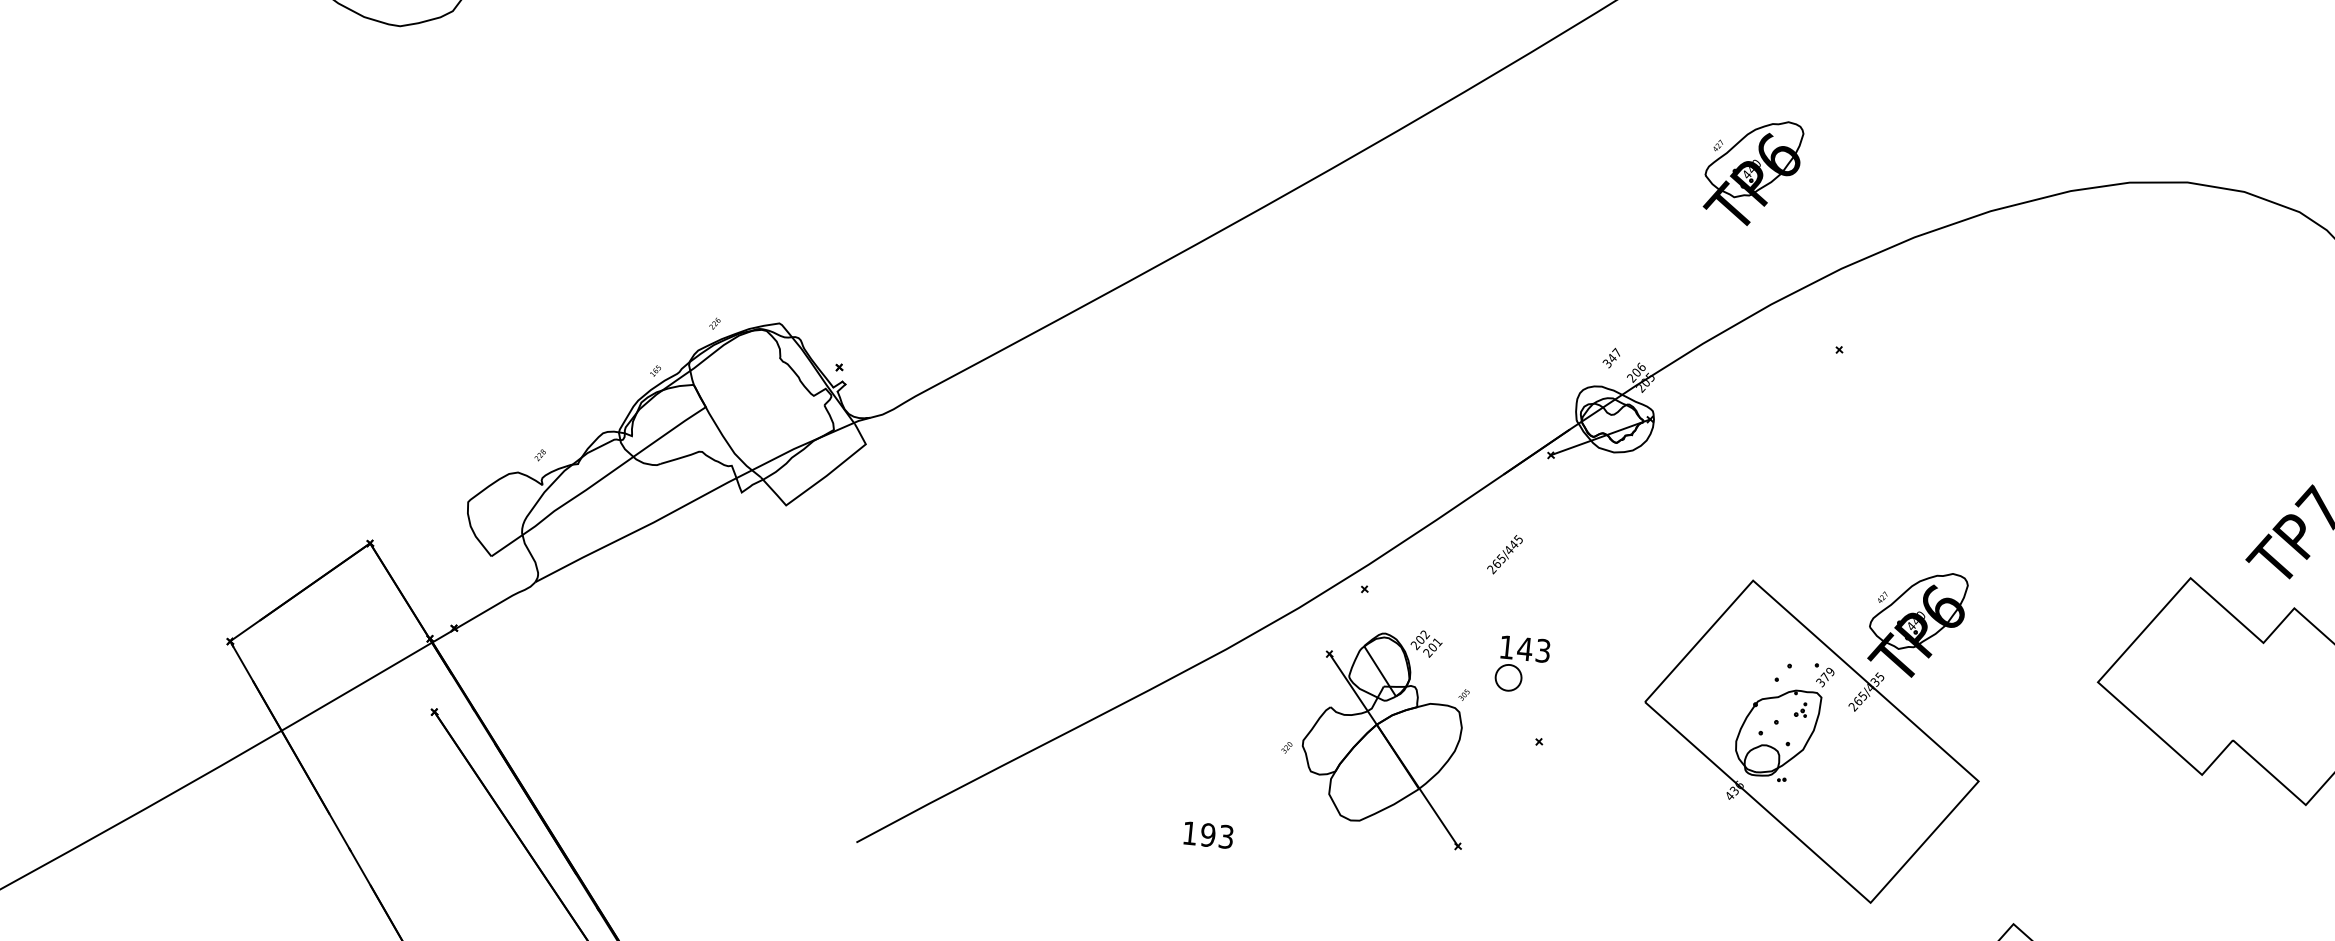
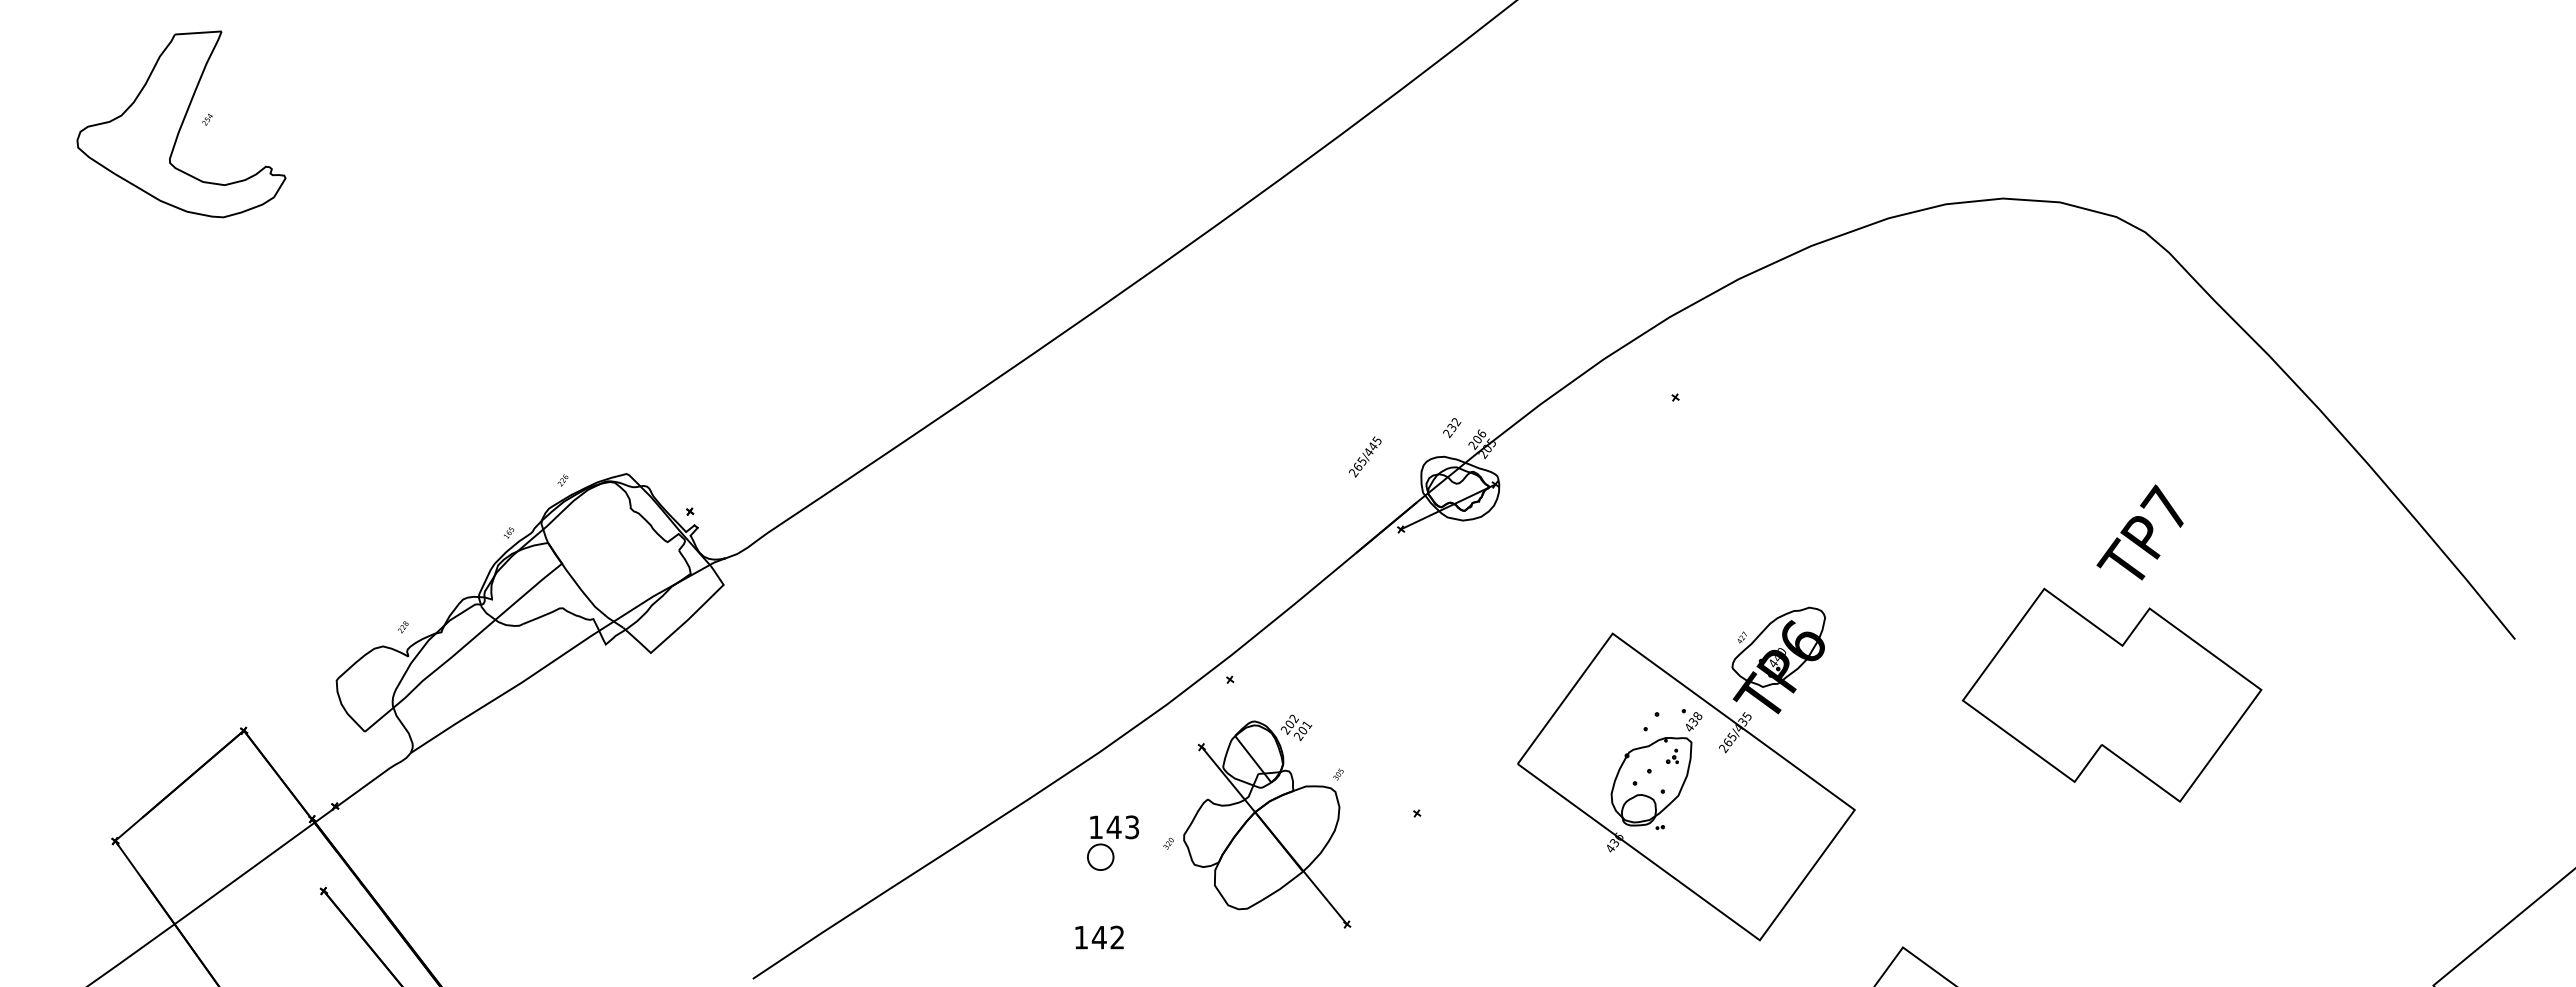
part: (1752, 172) -> (1572, 230), removed
text: (1612, 358) -> (1452, 427), 347 -> 232
text: (1505, 554) -> (1365, 456), moved
part: (1521, 664) -> (1112, 842), moved
text: (1825, 677) -> (1693, 722), 379 -> 438
text: (1216, 835) -> (1107, 937), 193 -> 142

